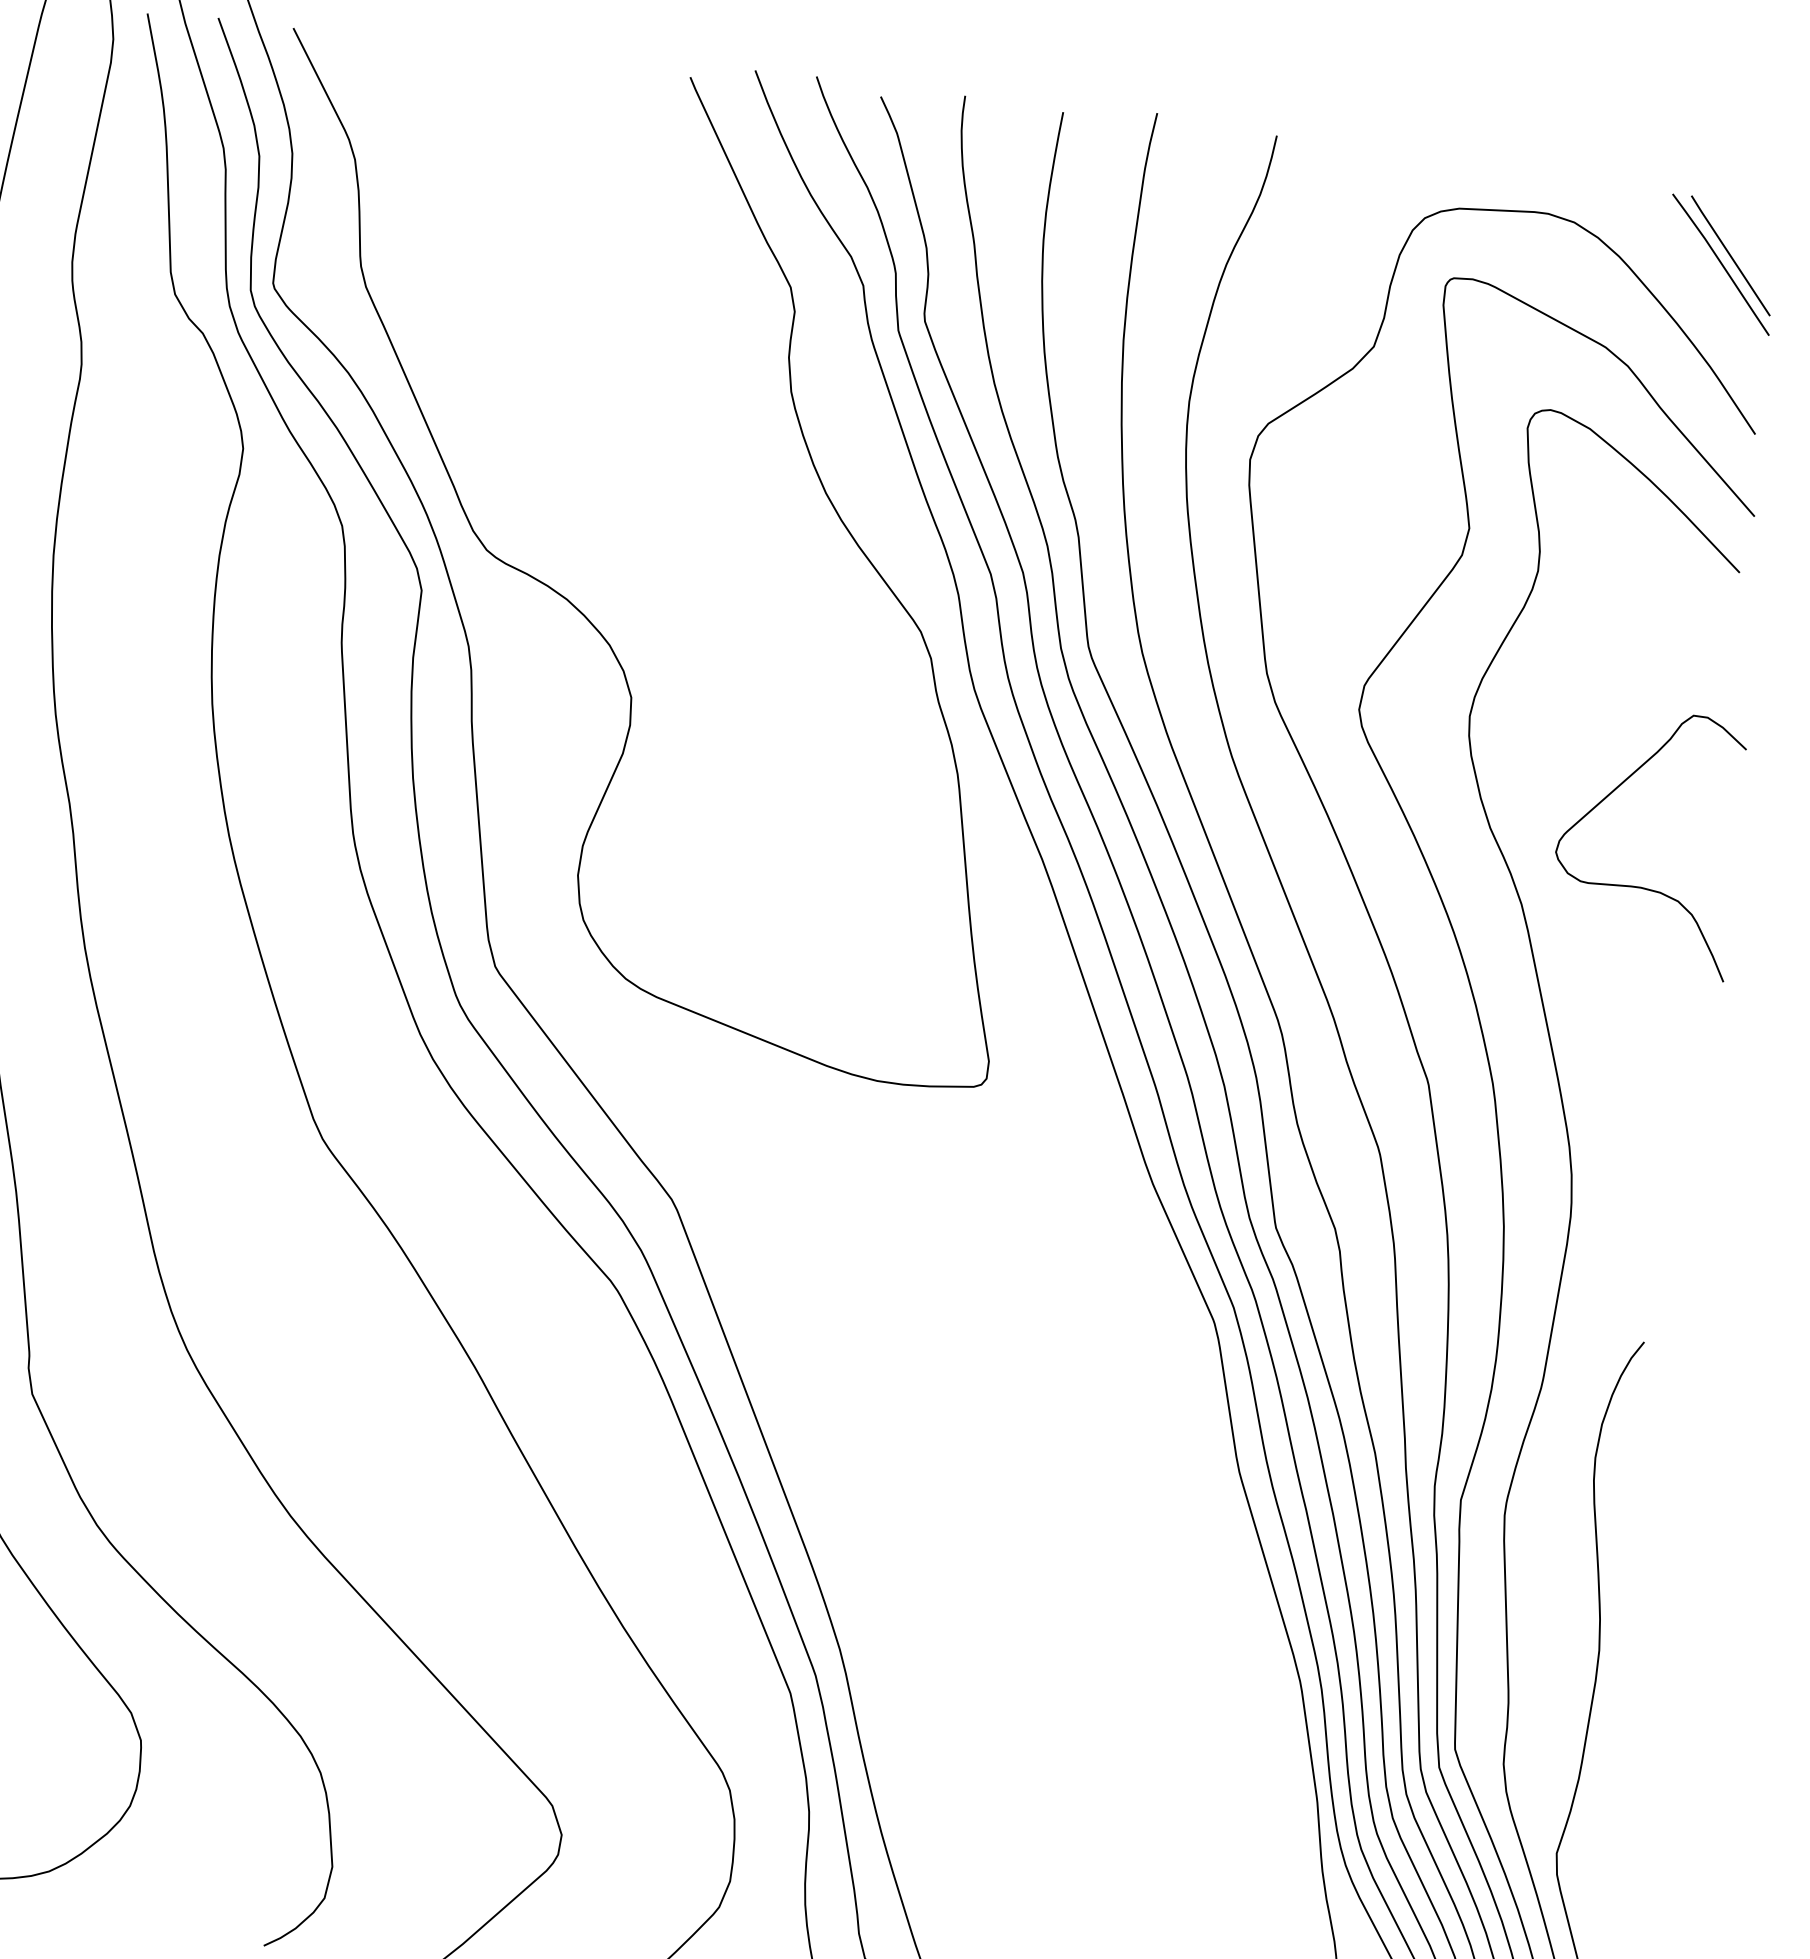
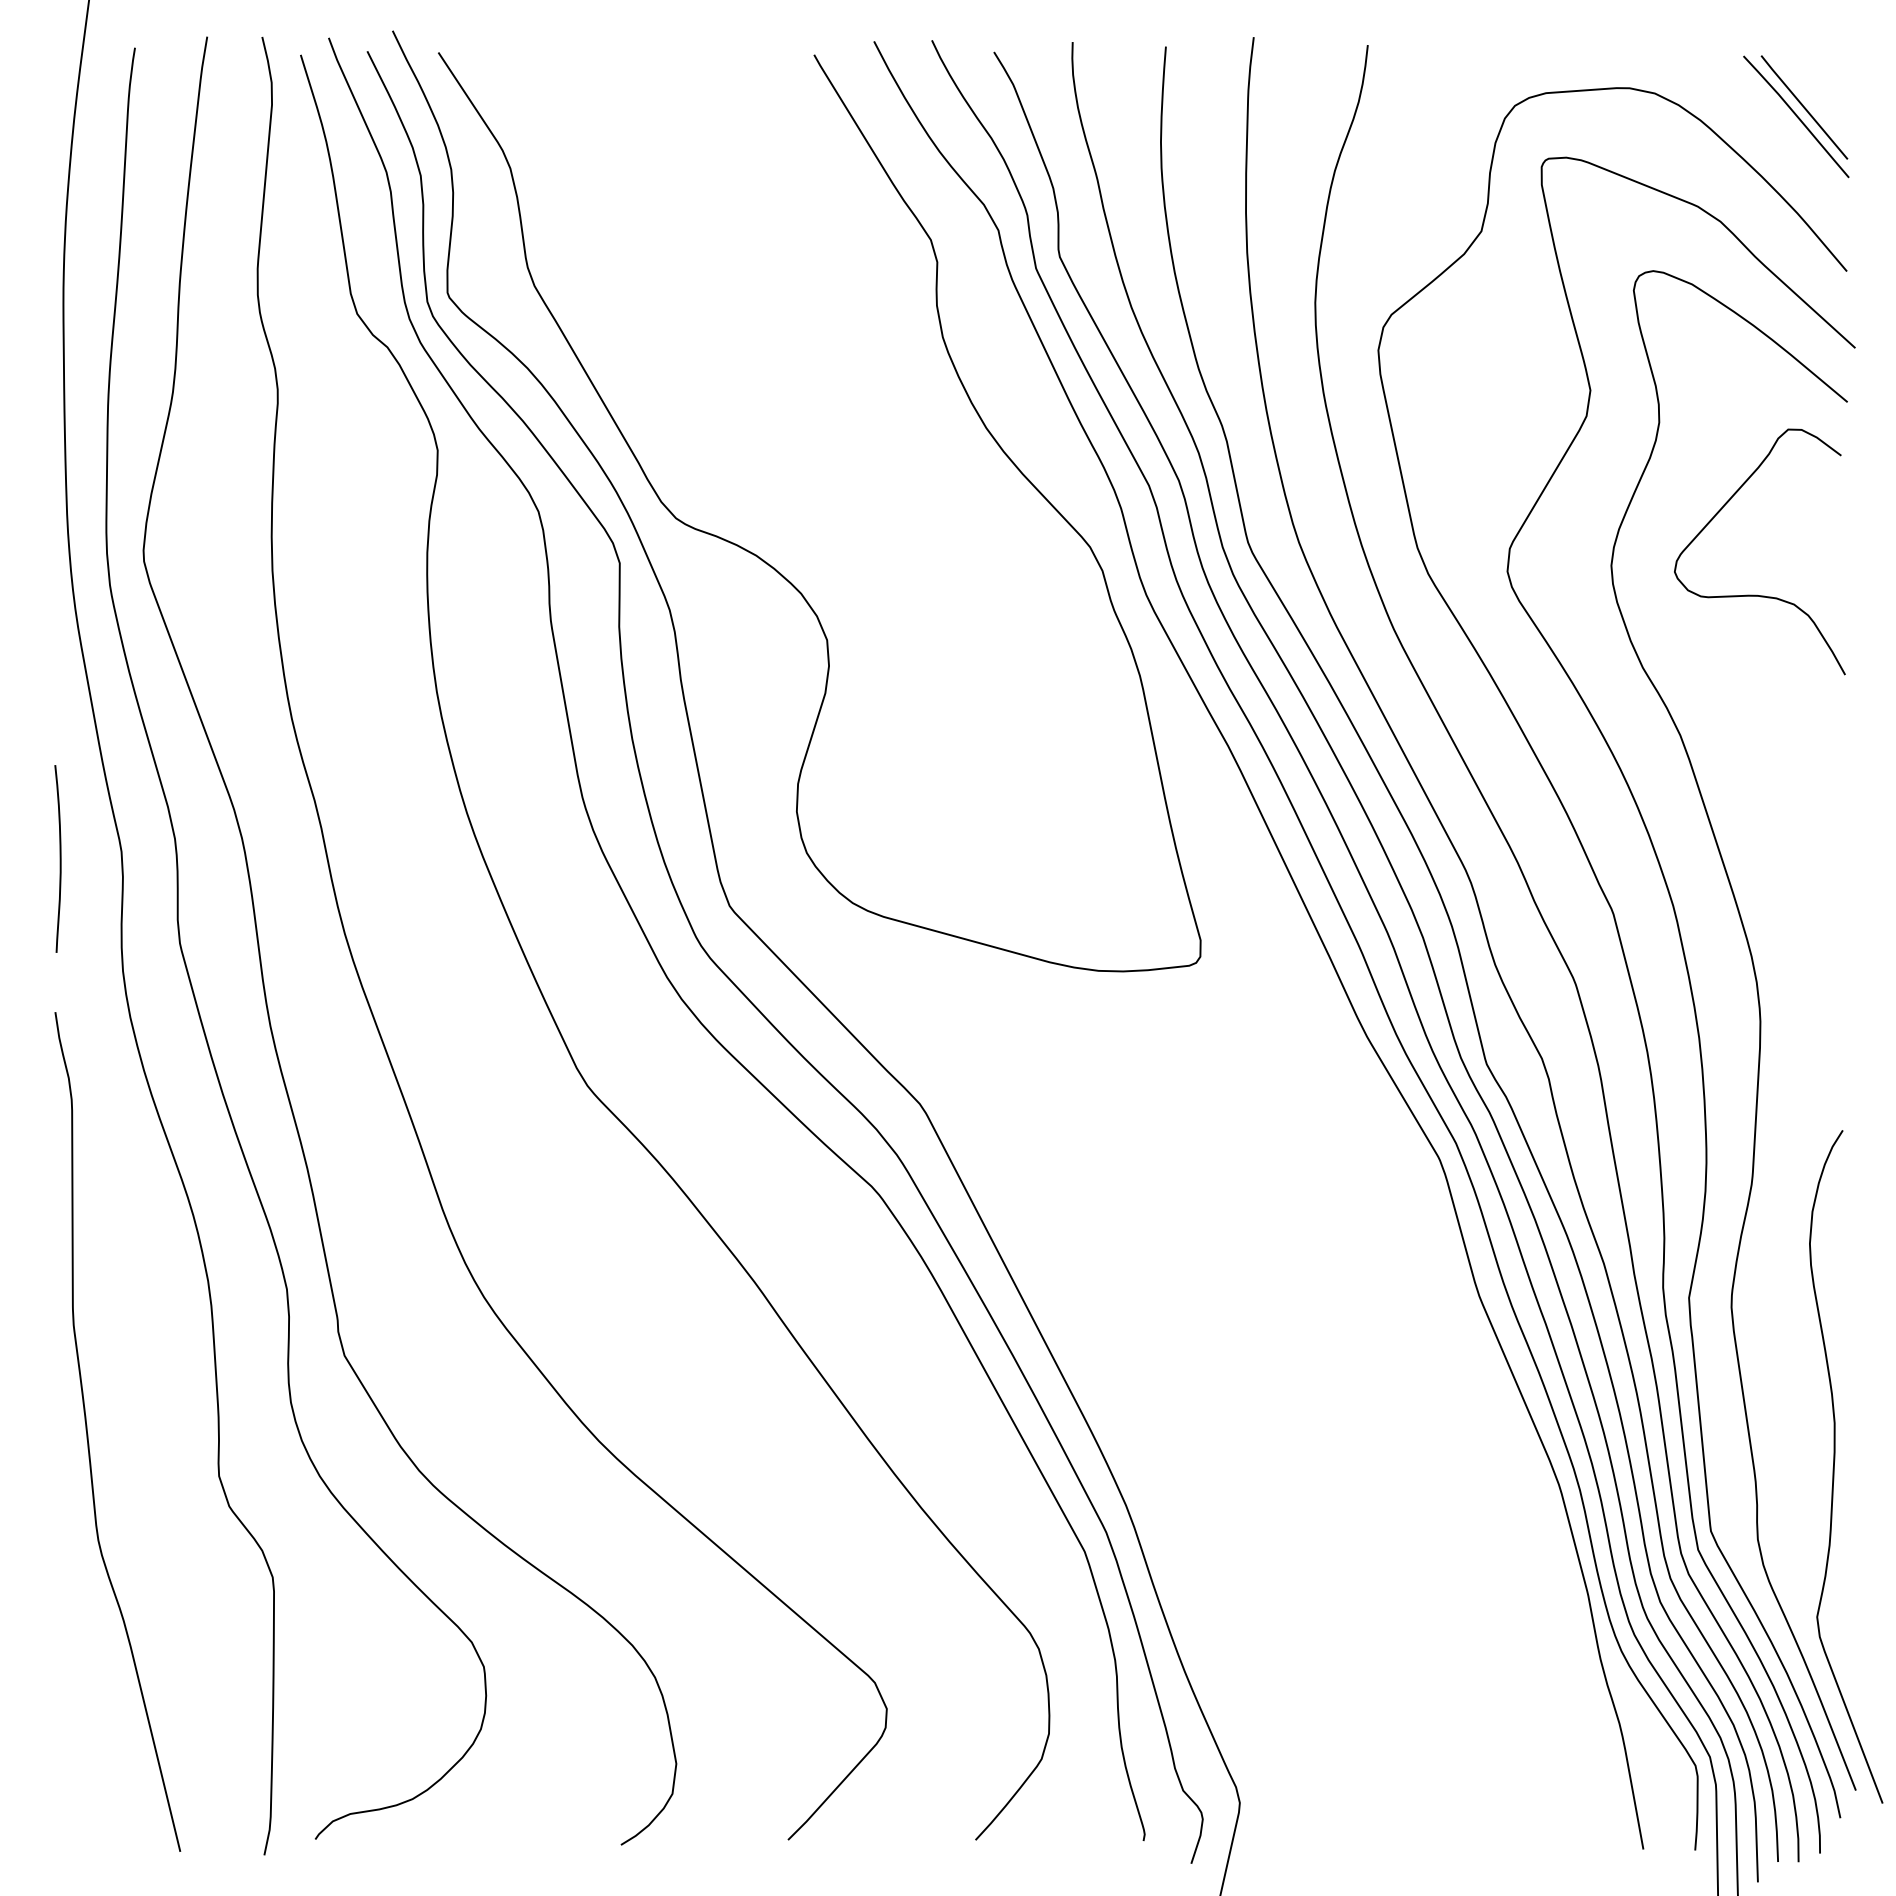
curve: (1639, 886) -> (1756, 594), moved

